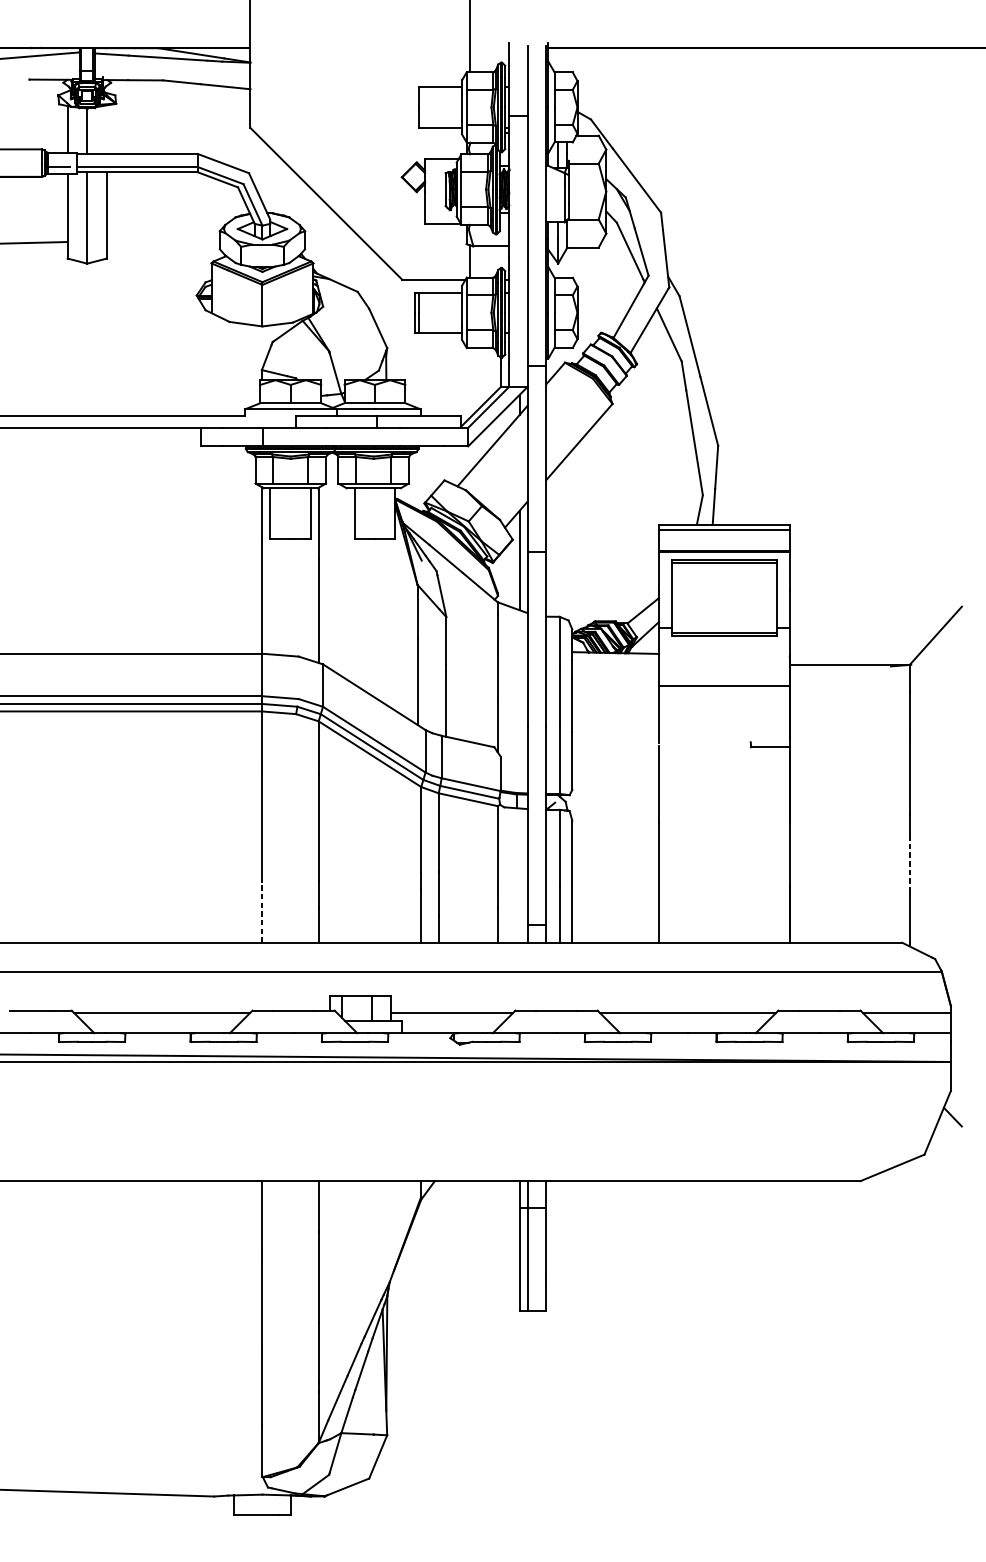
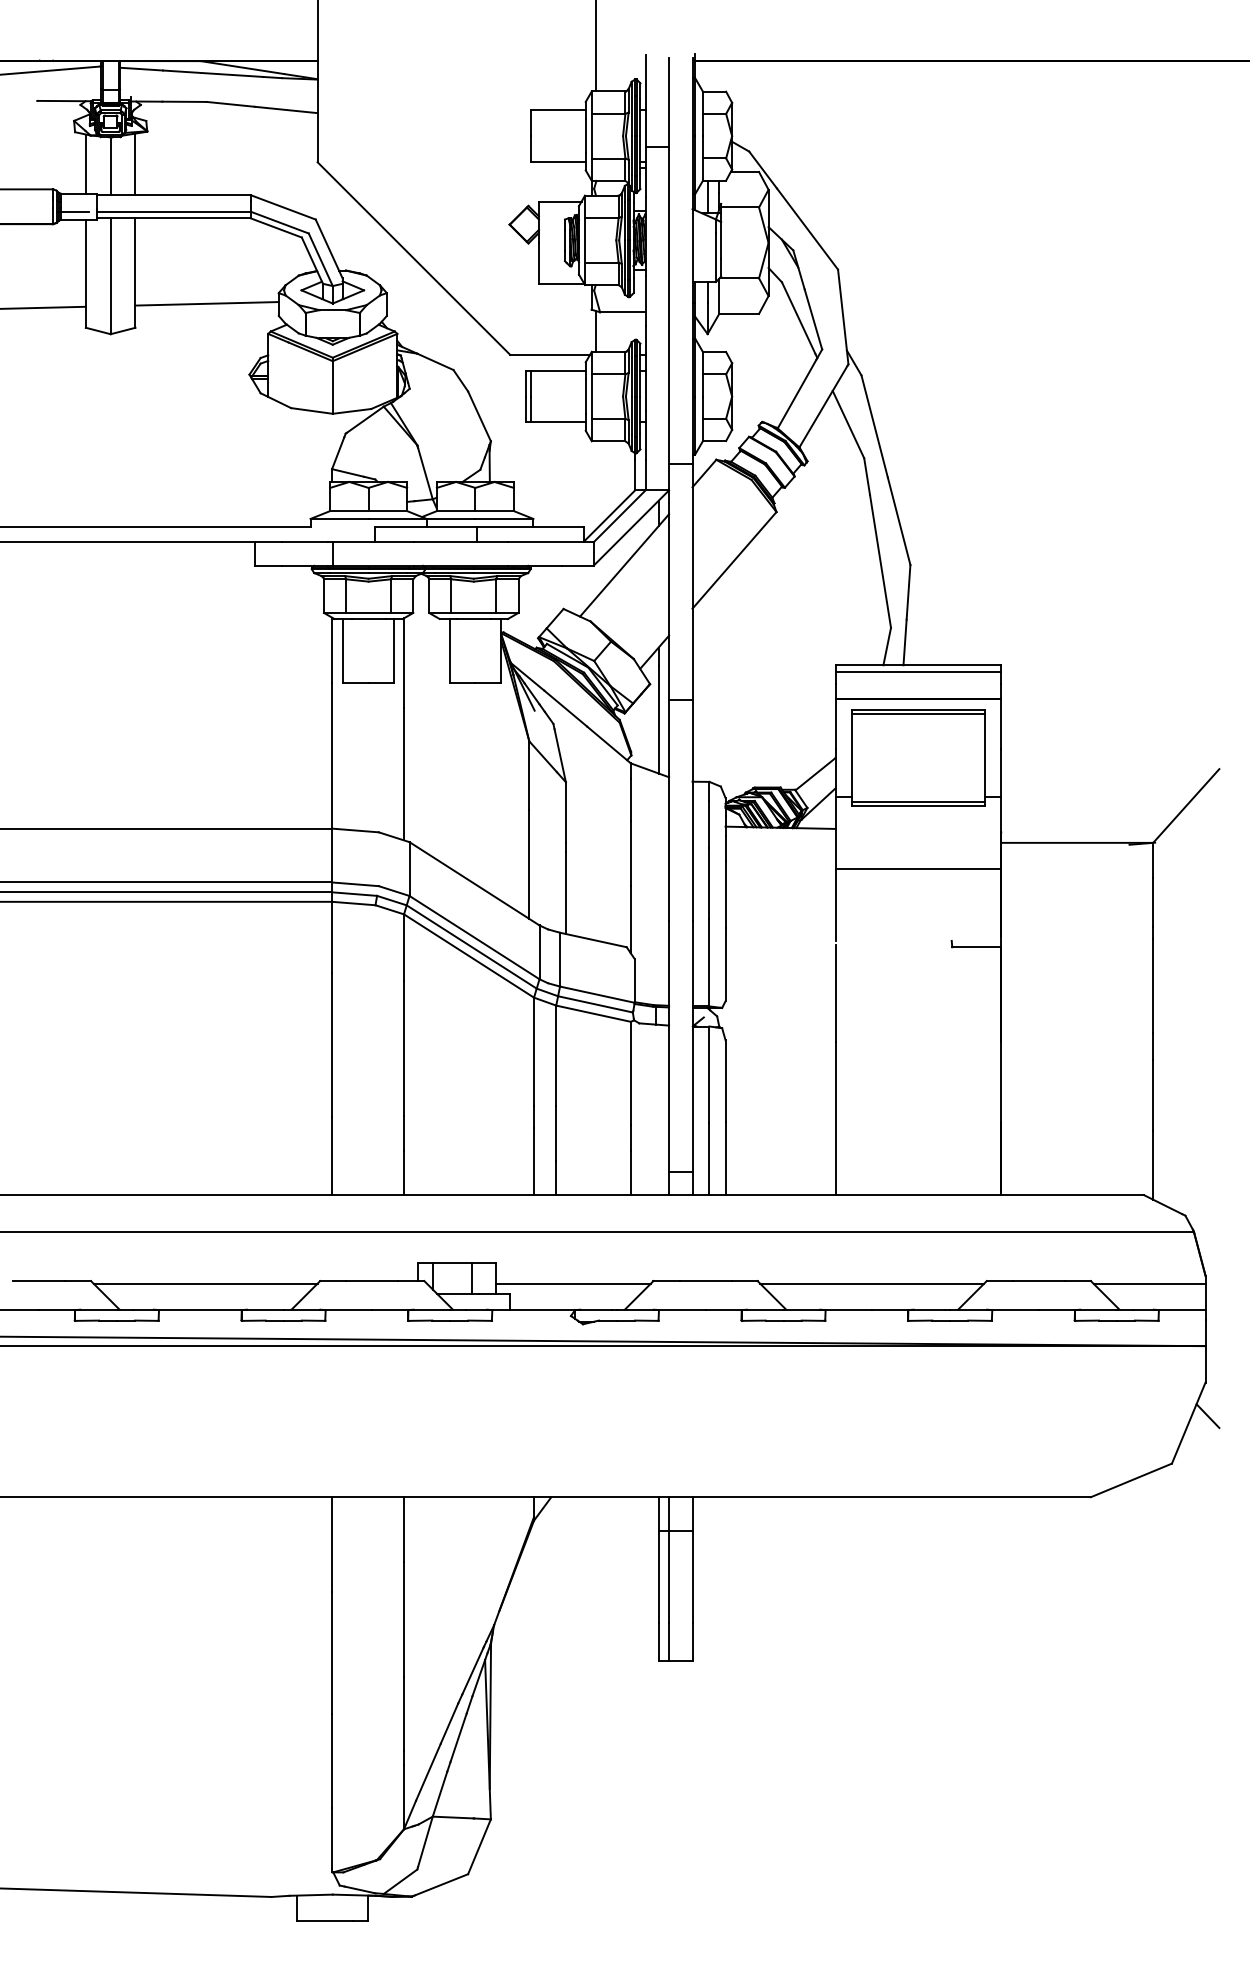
line: (106, 129) -> (135, 164), added
line: (162, 239) -> (206, 303), added
line: (909, 864) -> (1153, 1095), dashed -> solid
line: (262, 912) -> (332, 1156), dashed -> solid

